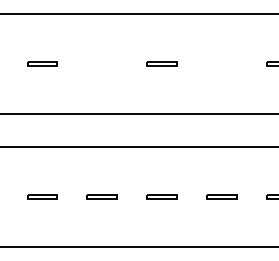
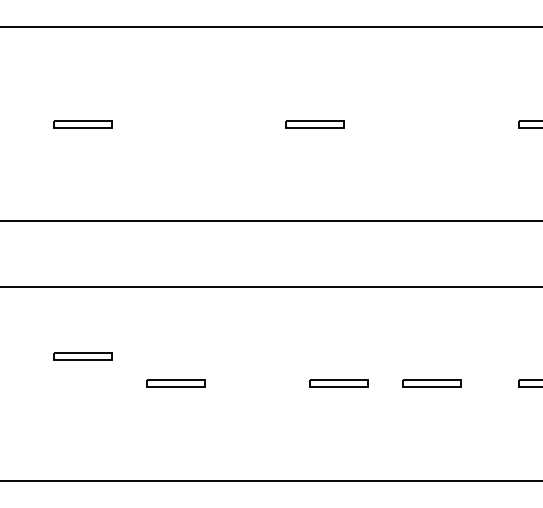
part: (42, 196) -> (82, 355), moved
part: (101, 196) -> (174, 382), moved
part: (161, 196) -> (337, 382), moved

